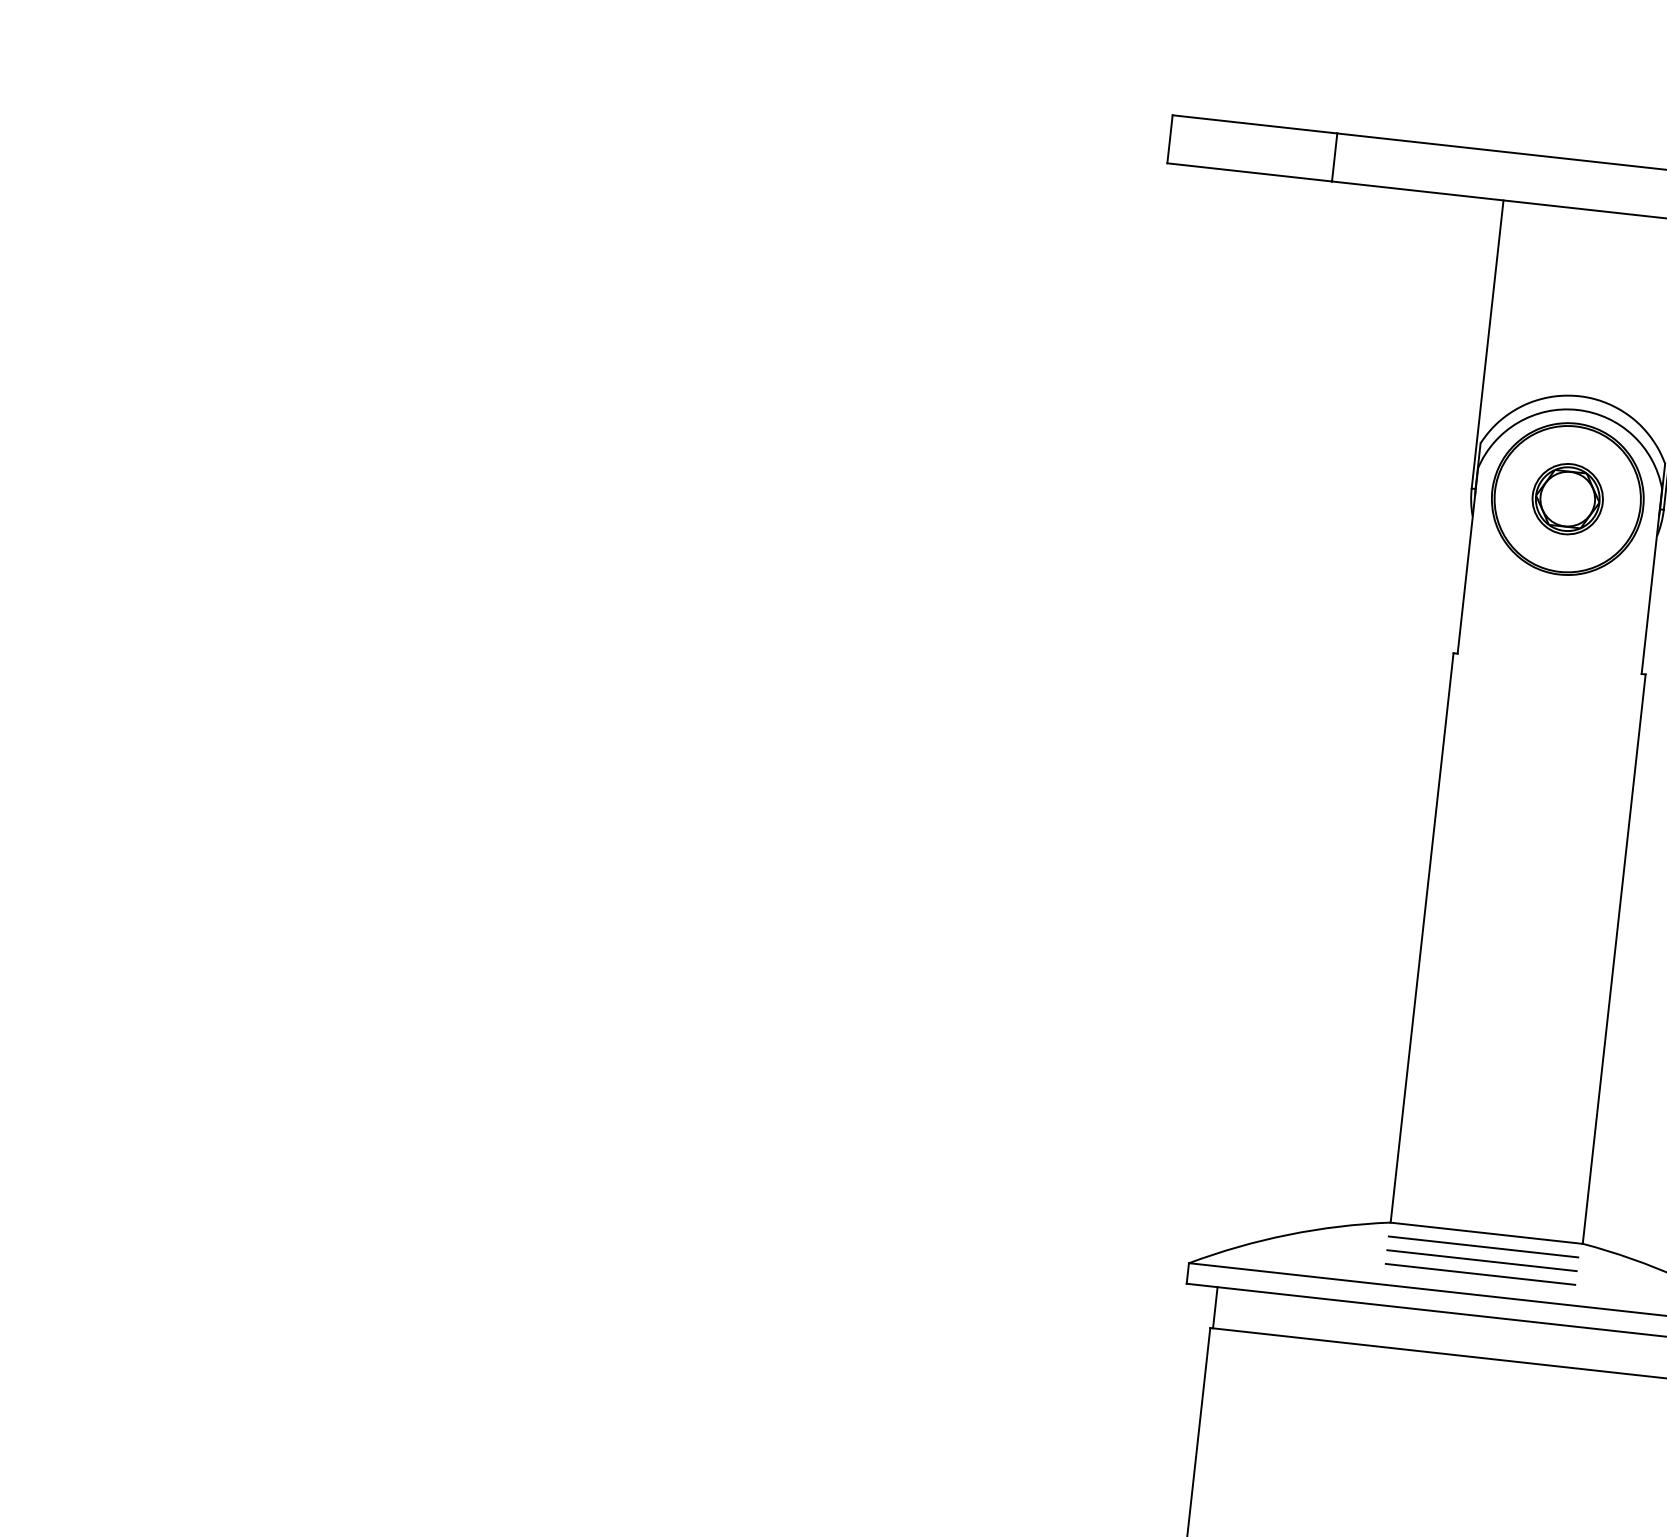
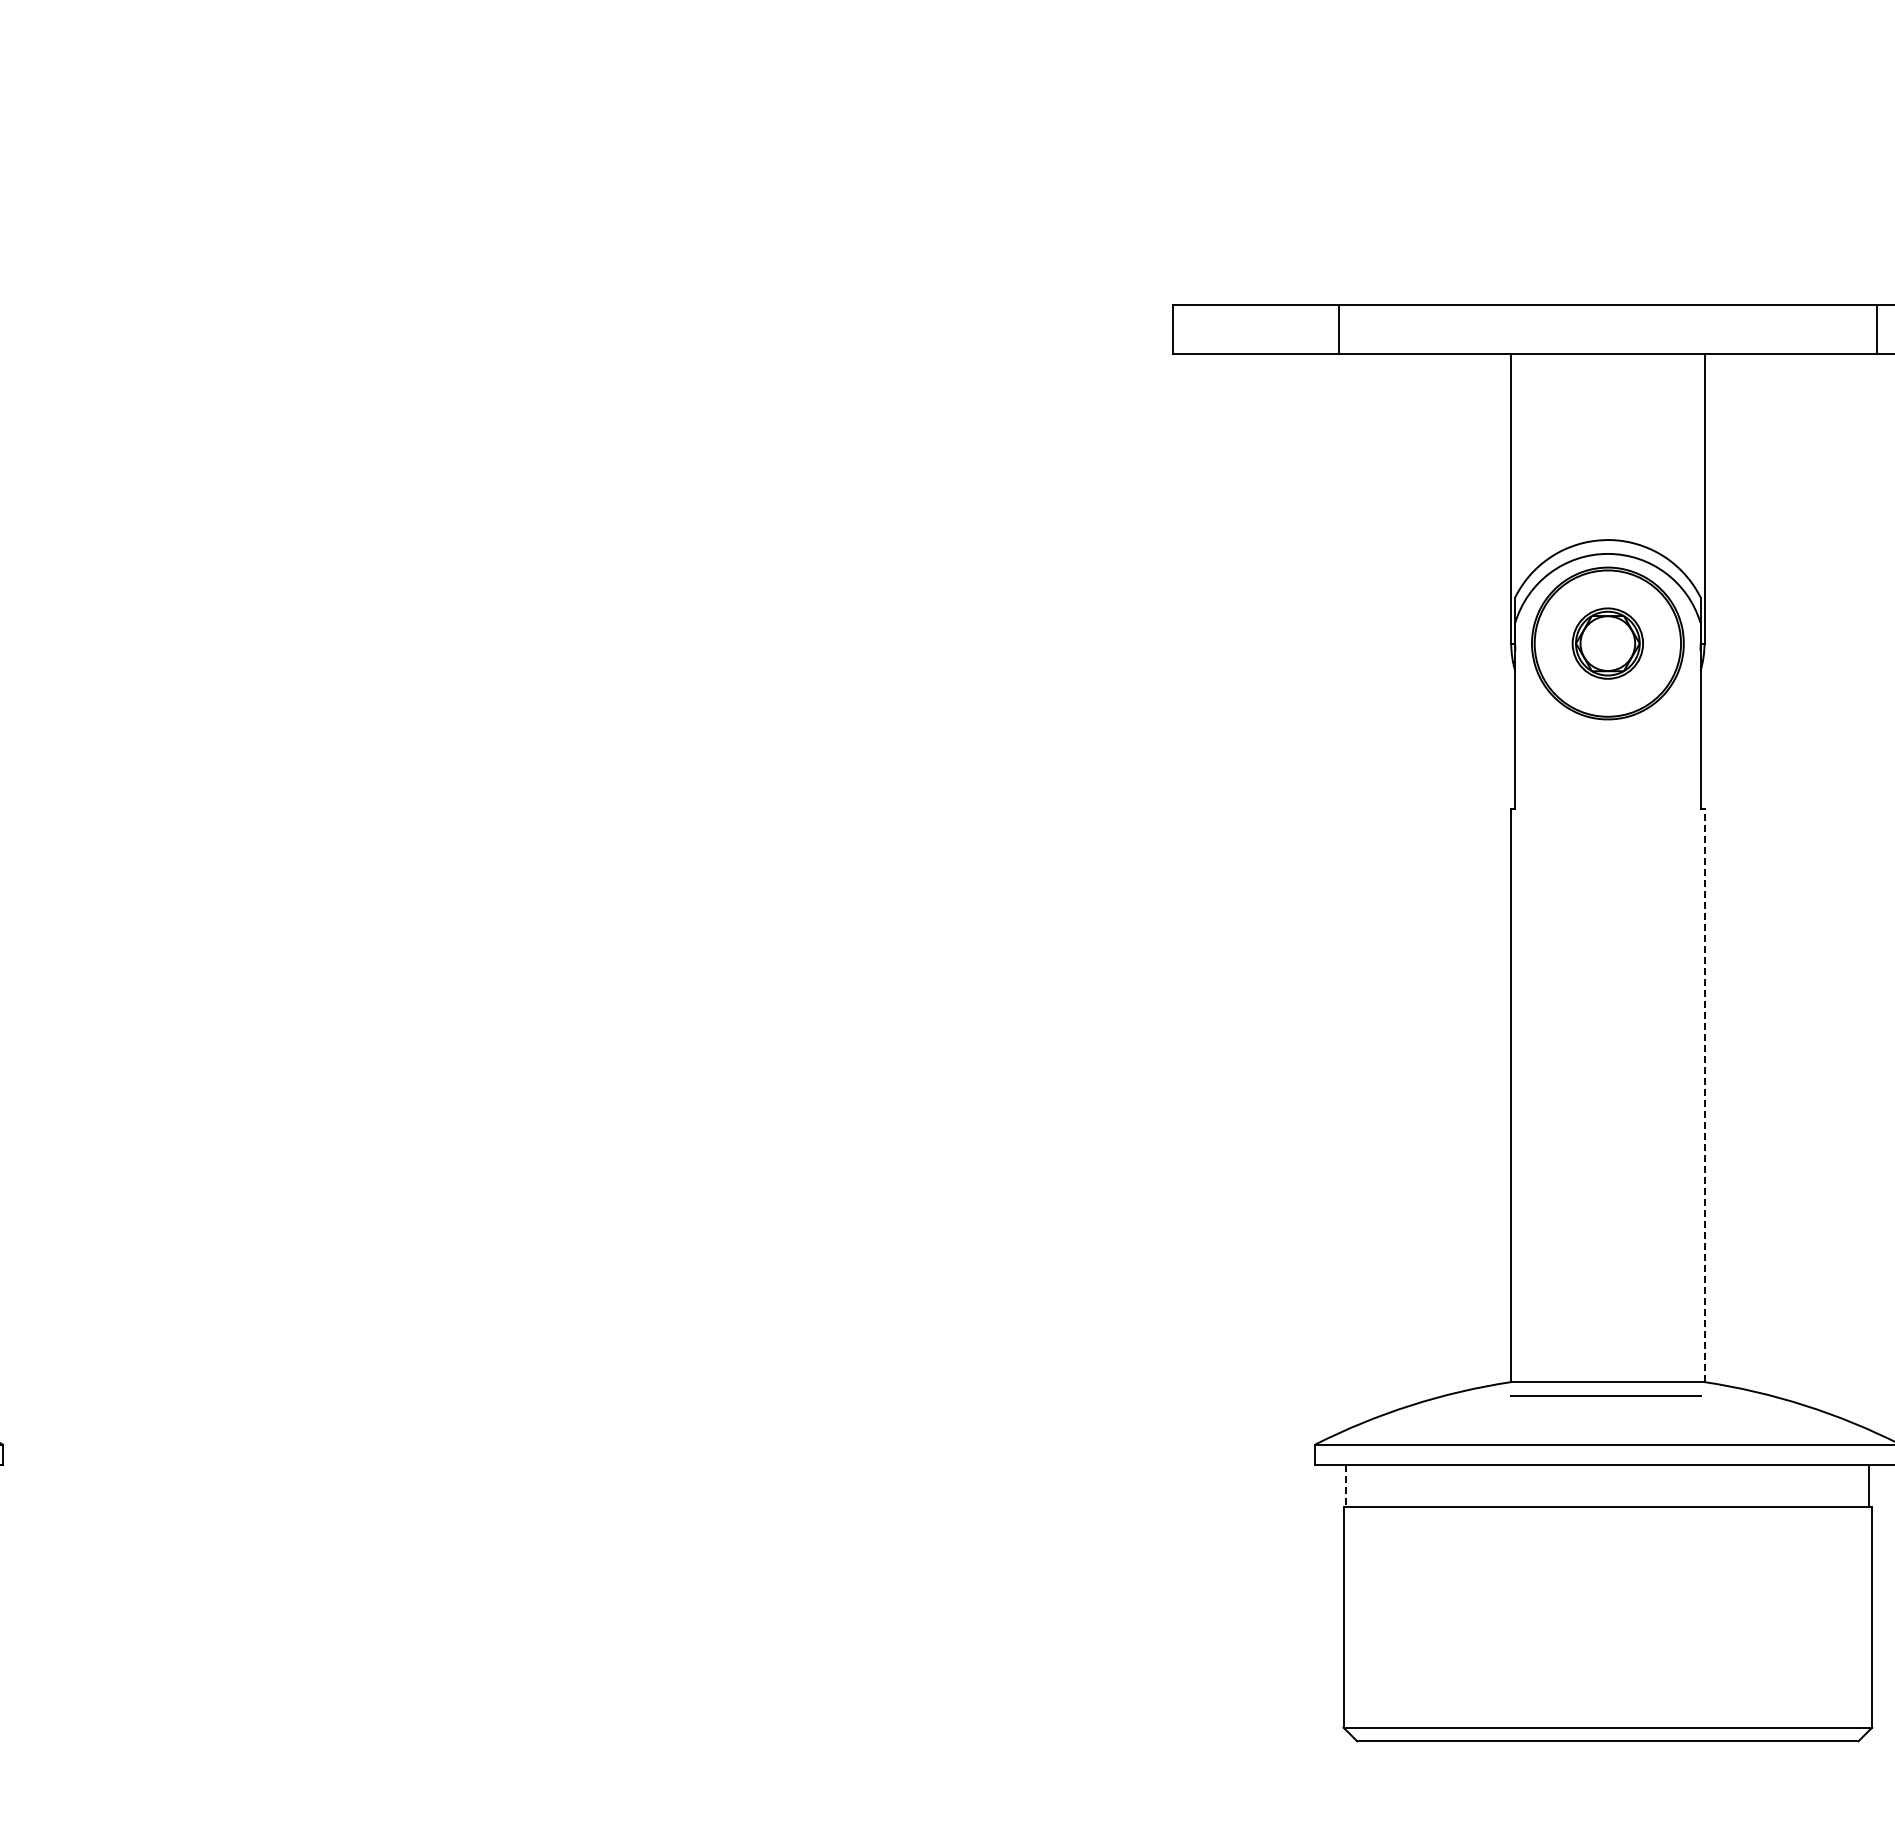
line: (1614, 958) -> (1704, 1095), solid -> dashed
line: (1482, 1260) -> (1606, 1409), removed
line: (1480, 1274) -> (1606, 1423), removed
line: (1215, 1308) -> (1346, 1486), solid -> dashed

